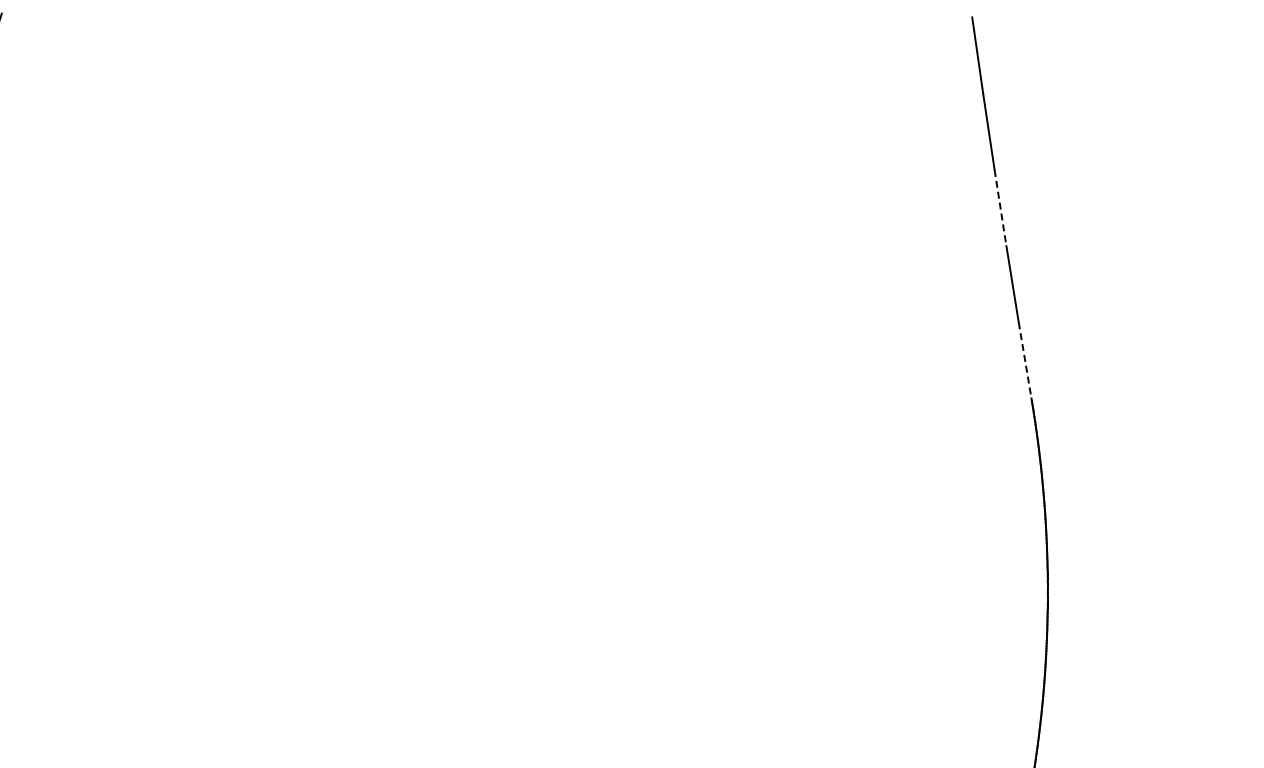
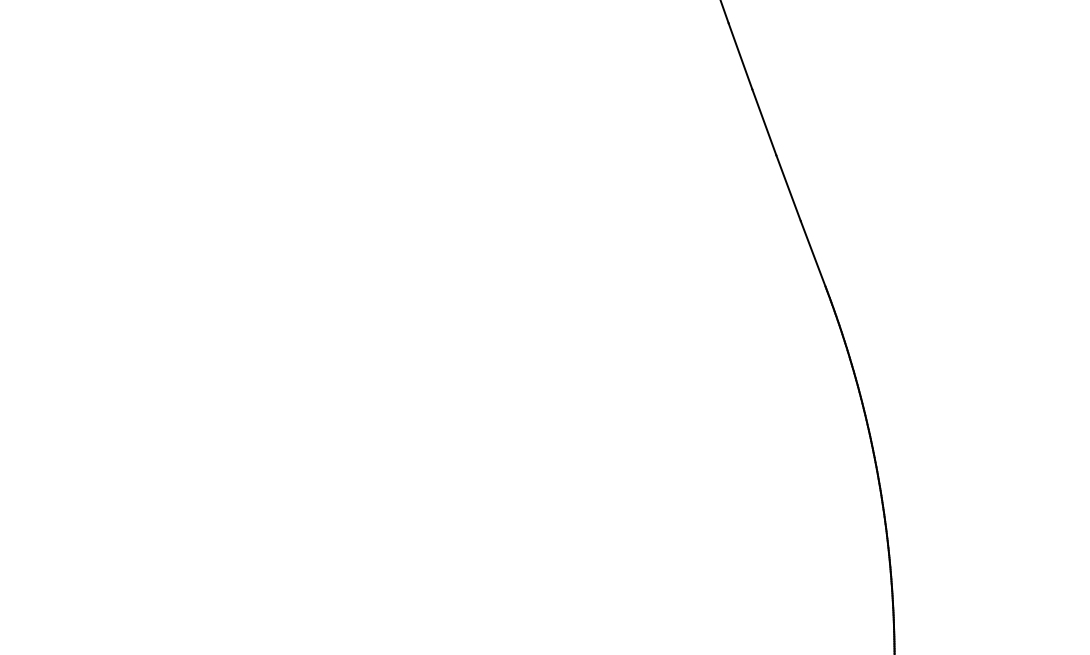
line: (1000, 208) -> (764, 122), dashed -> solid
line: (1025, 360) -> (813, 253), dashed -> solid

